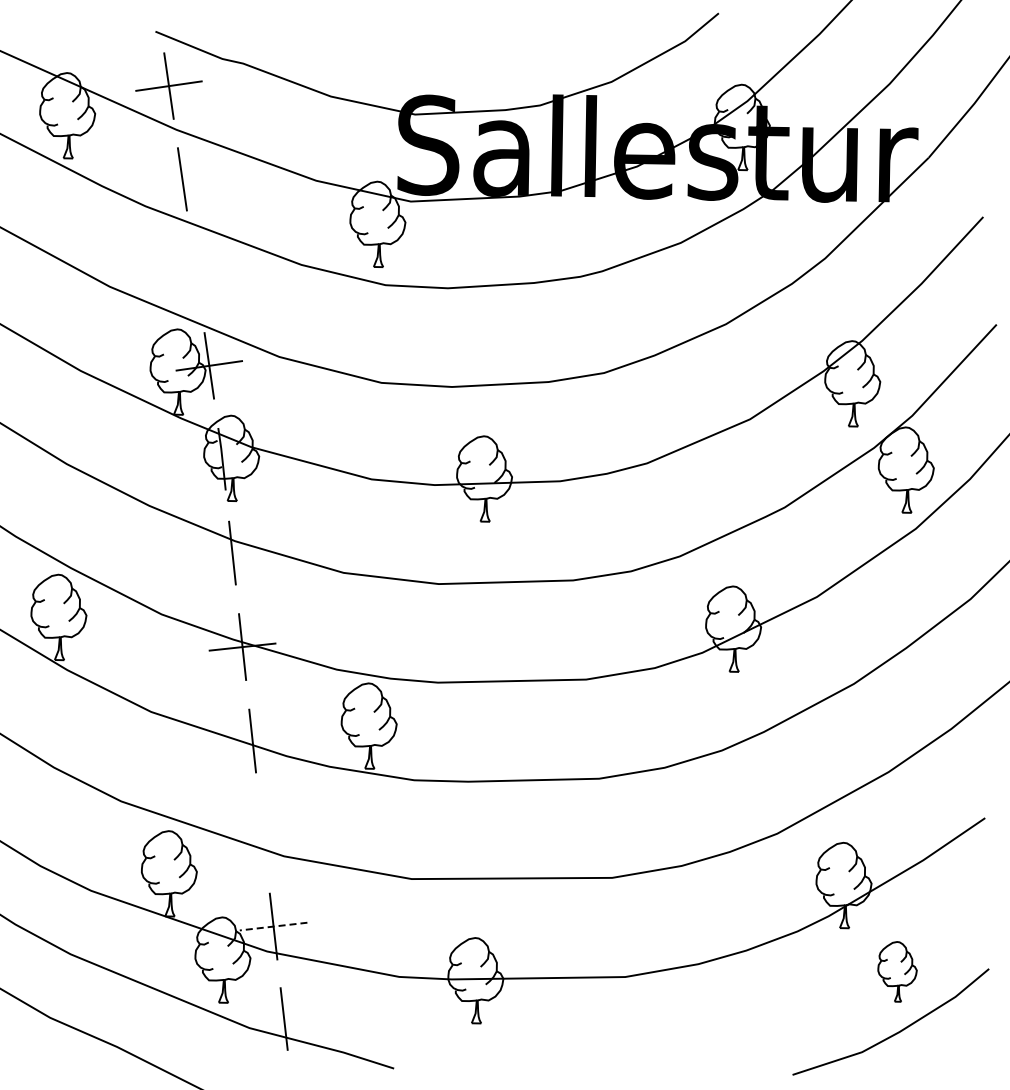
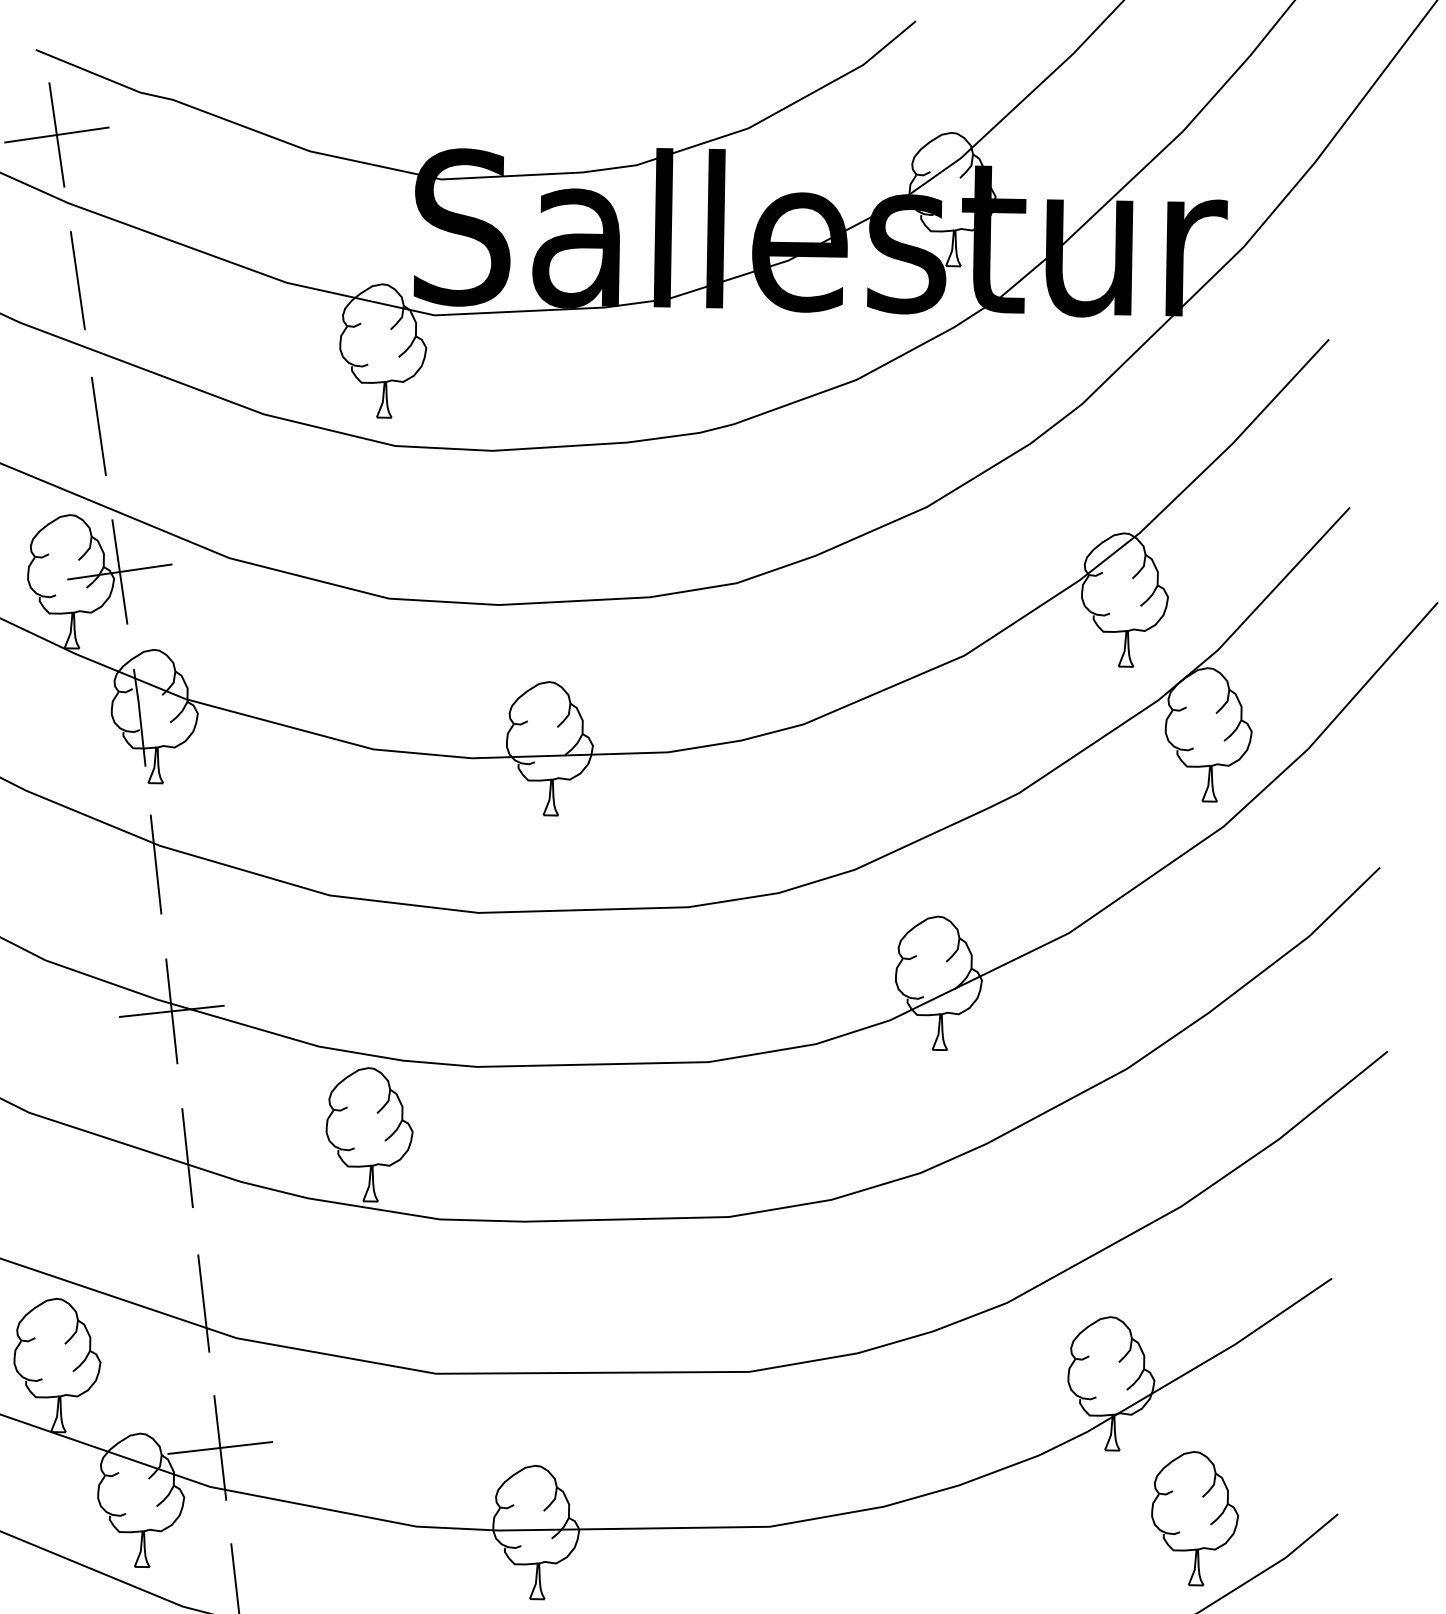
line: (195, 272) -> (98, 426), added
line: (262, 833) -> (202, 1302), added
line: (273, 926) -> (220, 1447), dashed -> solid
part: (897, 971) -> (1194, 1518), size x1.43

